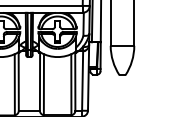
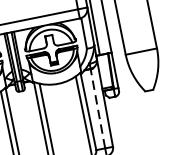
line: (82, 80) -> (97, 108), solid -> dashed

